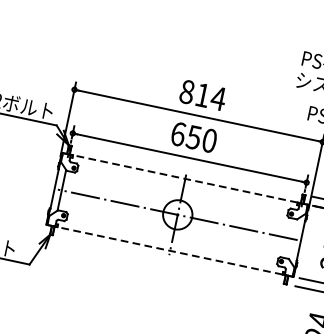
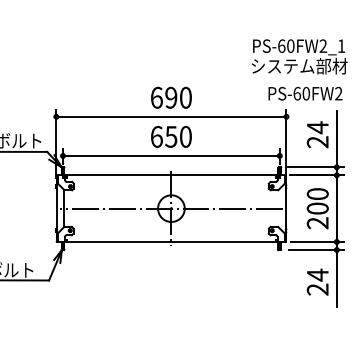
text: (203, 95) -> (171, 97), 814 -> 690
line: (184, 178) -> (170, 175), dashed -> solid
line: (169, 250) -> (170, 241), dashed -> solid

